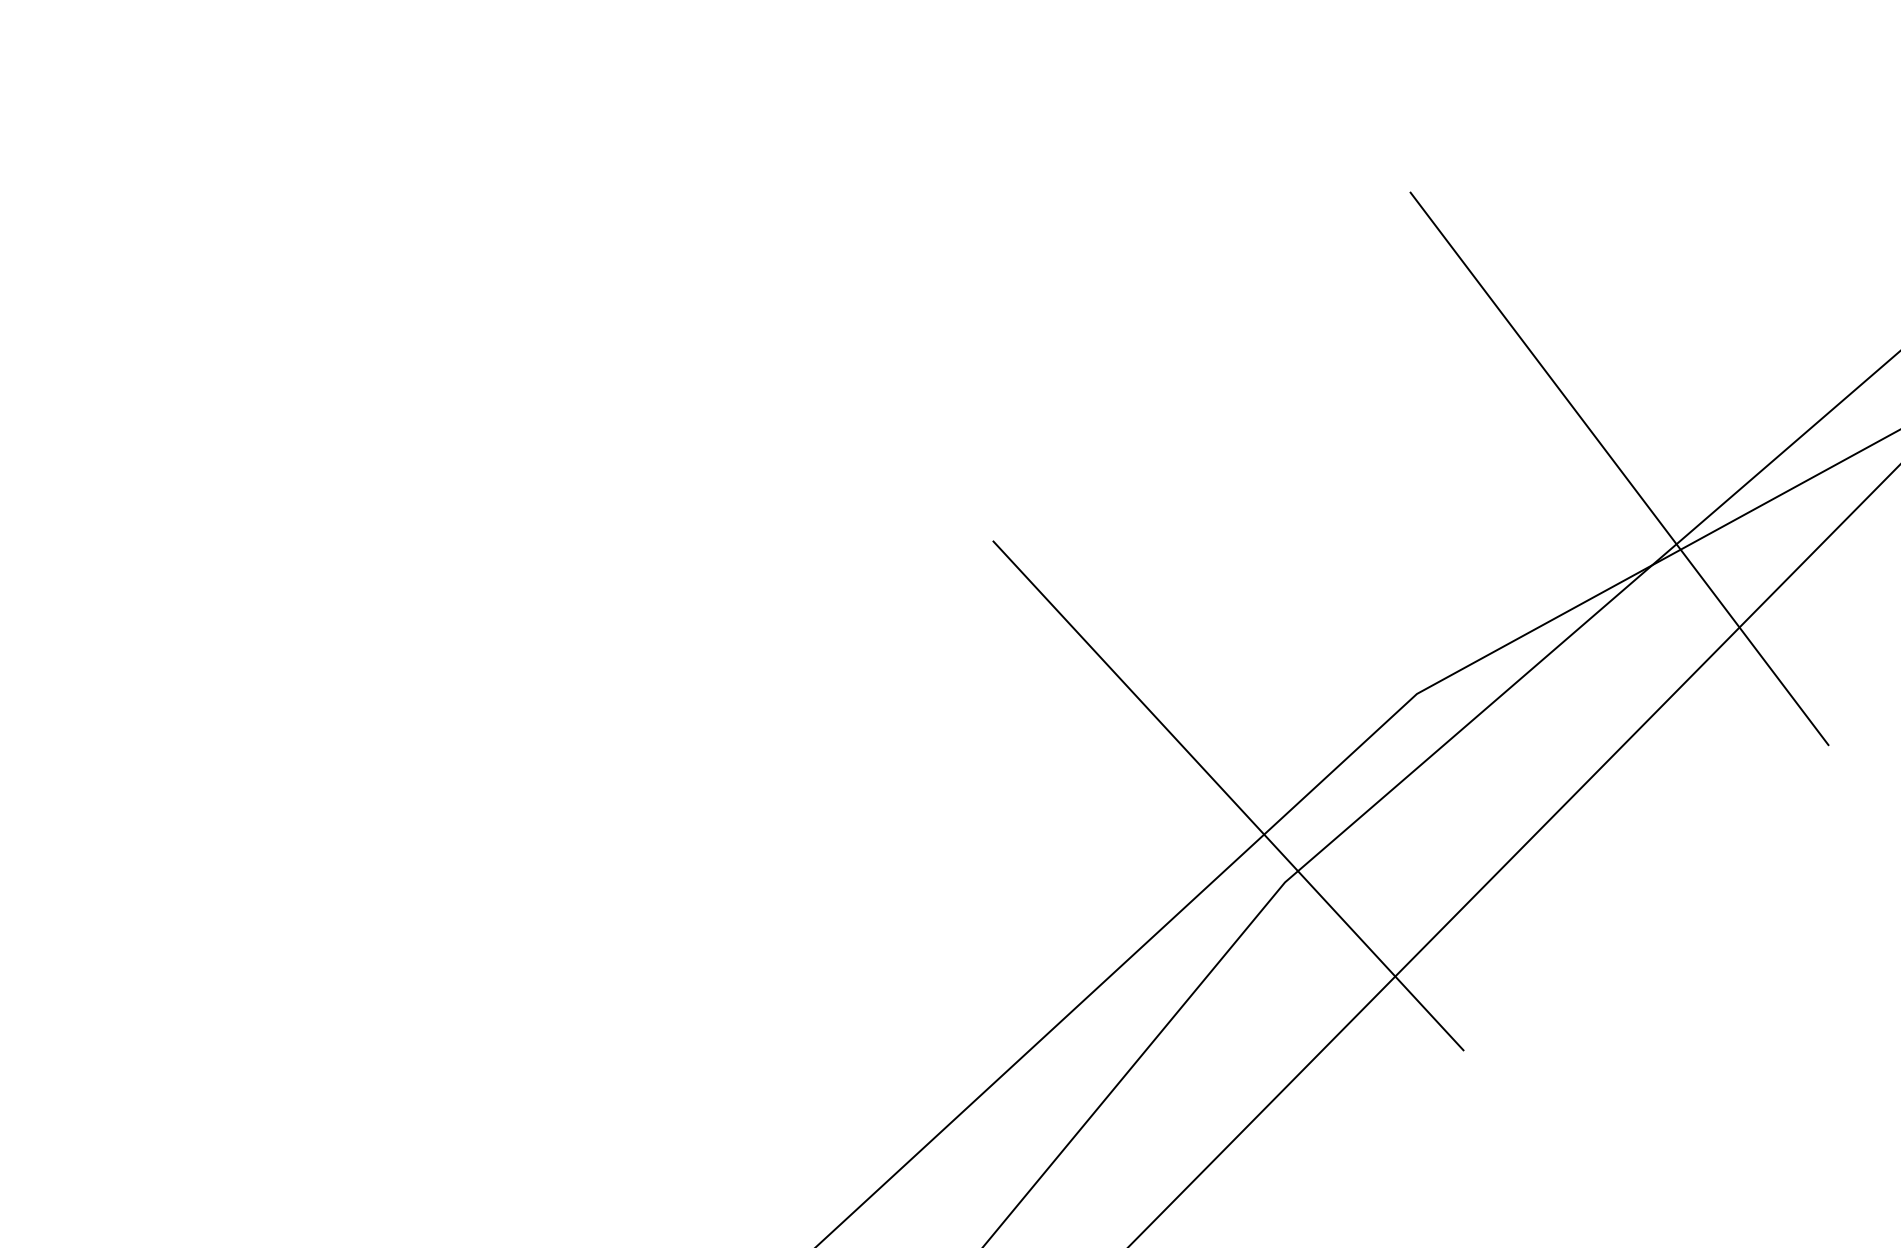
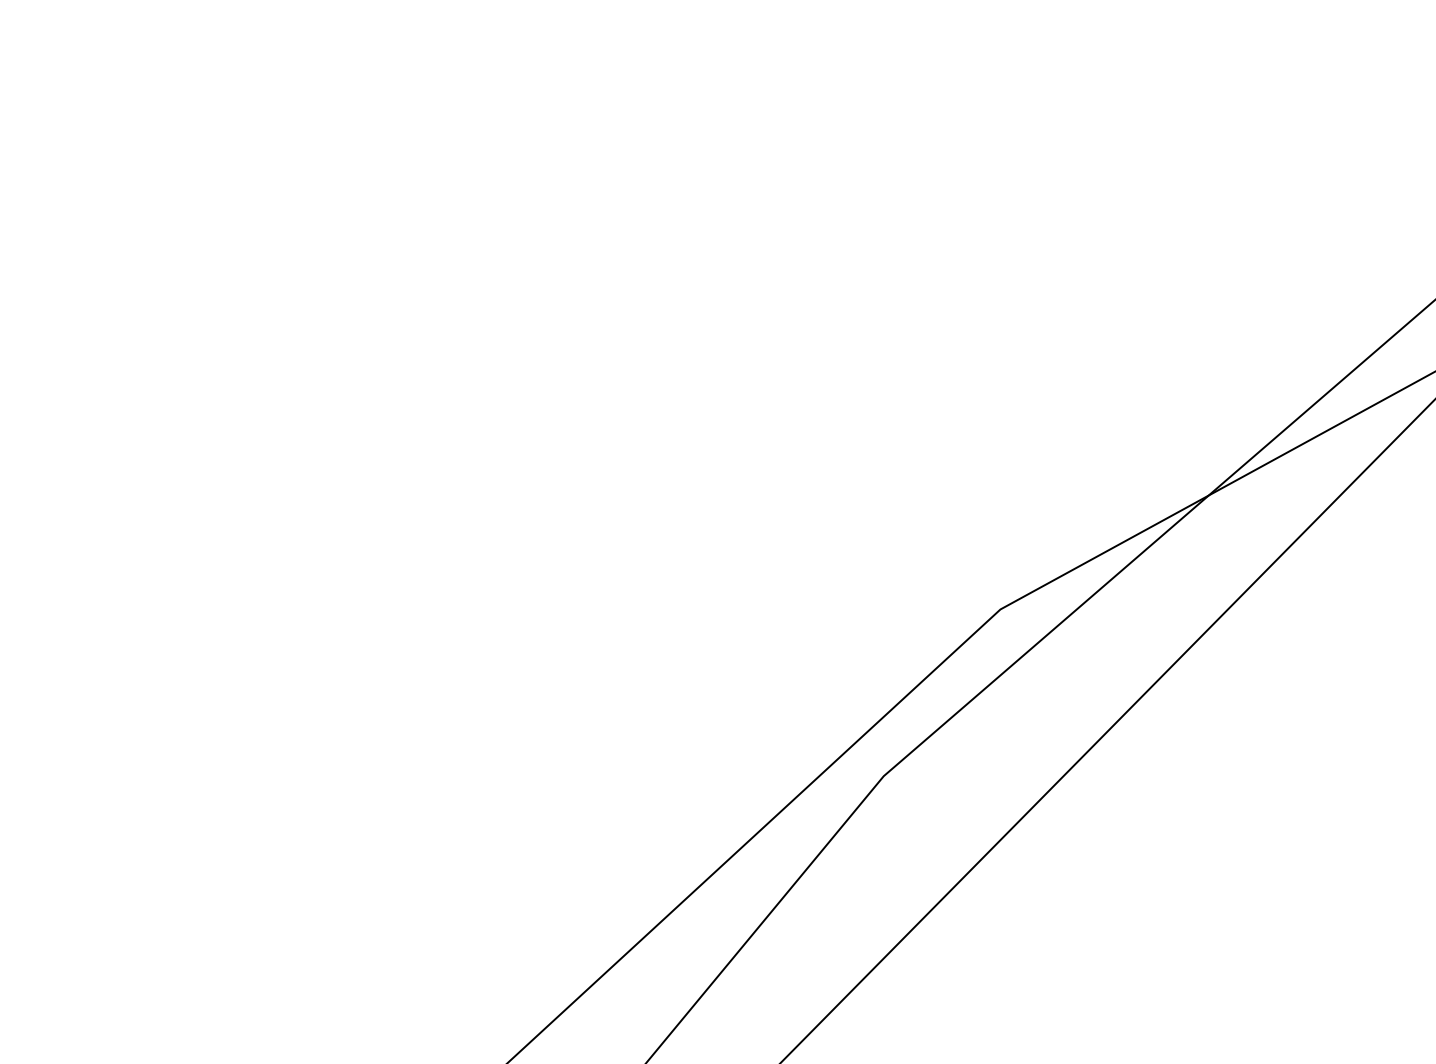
line: (1619, 468) -> (1179, 409), removed
line: (1228, 795) -> (833, 699), removed

